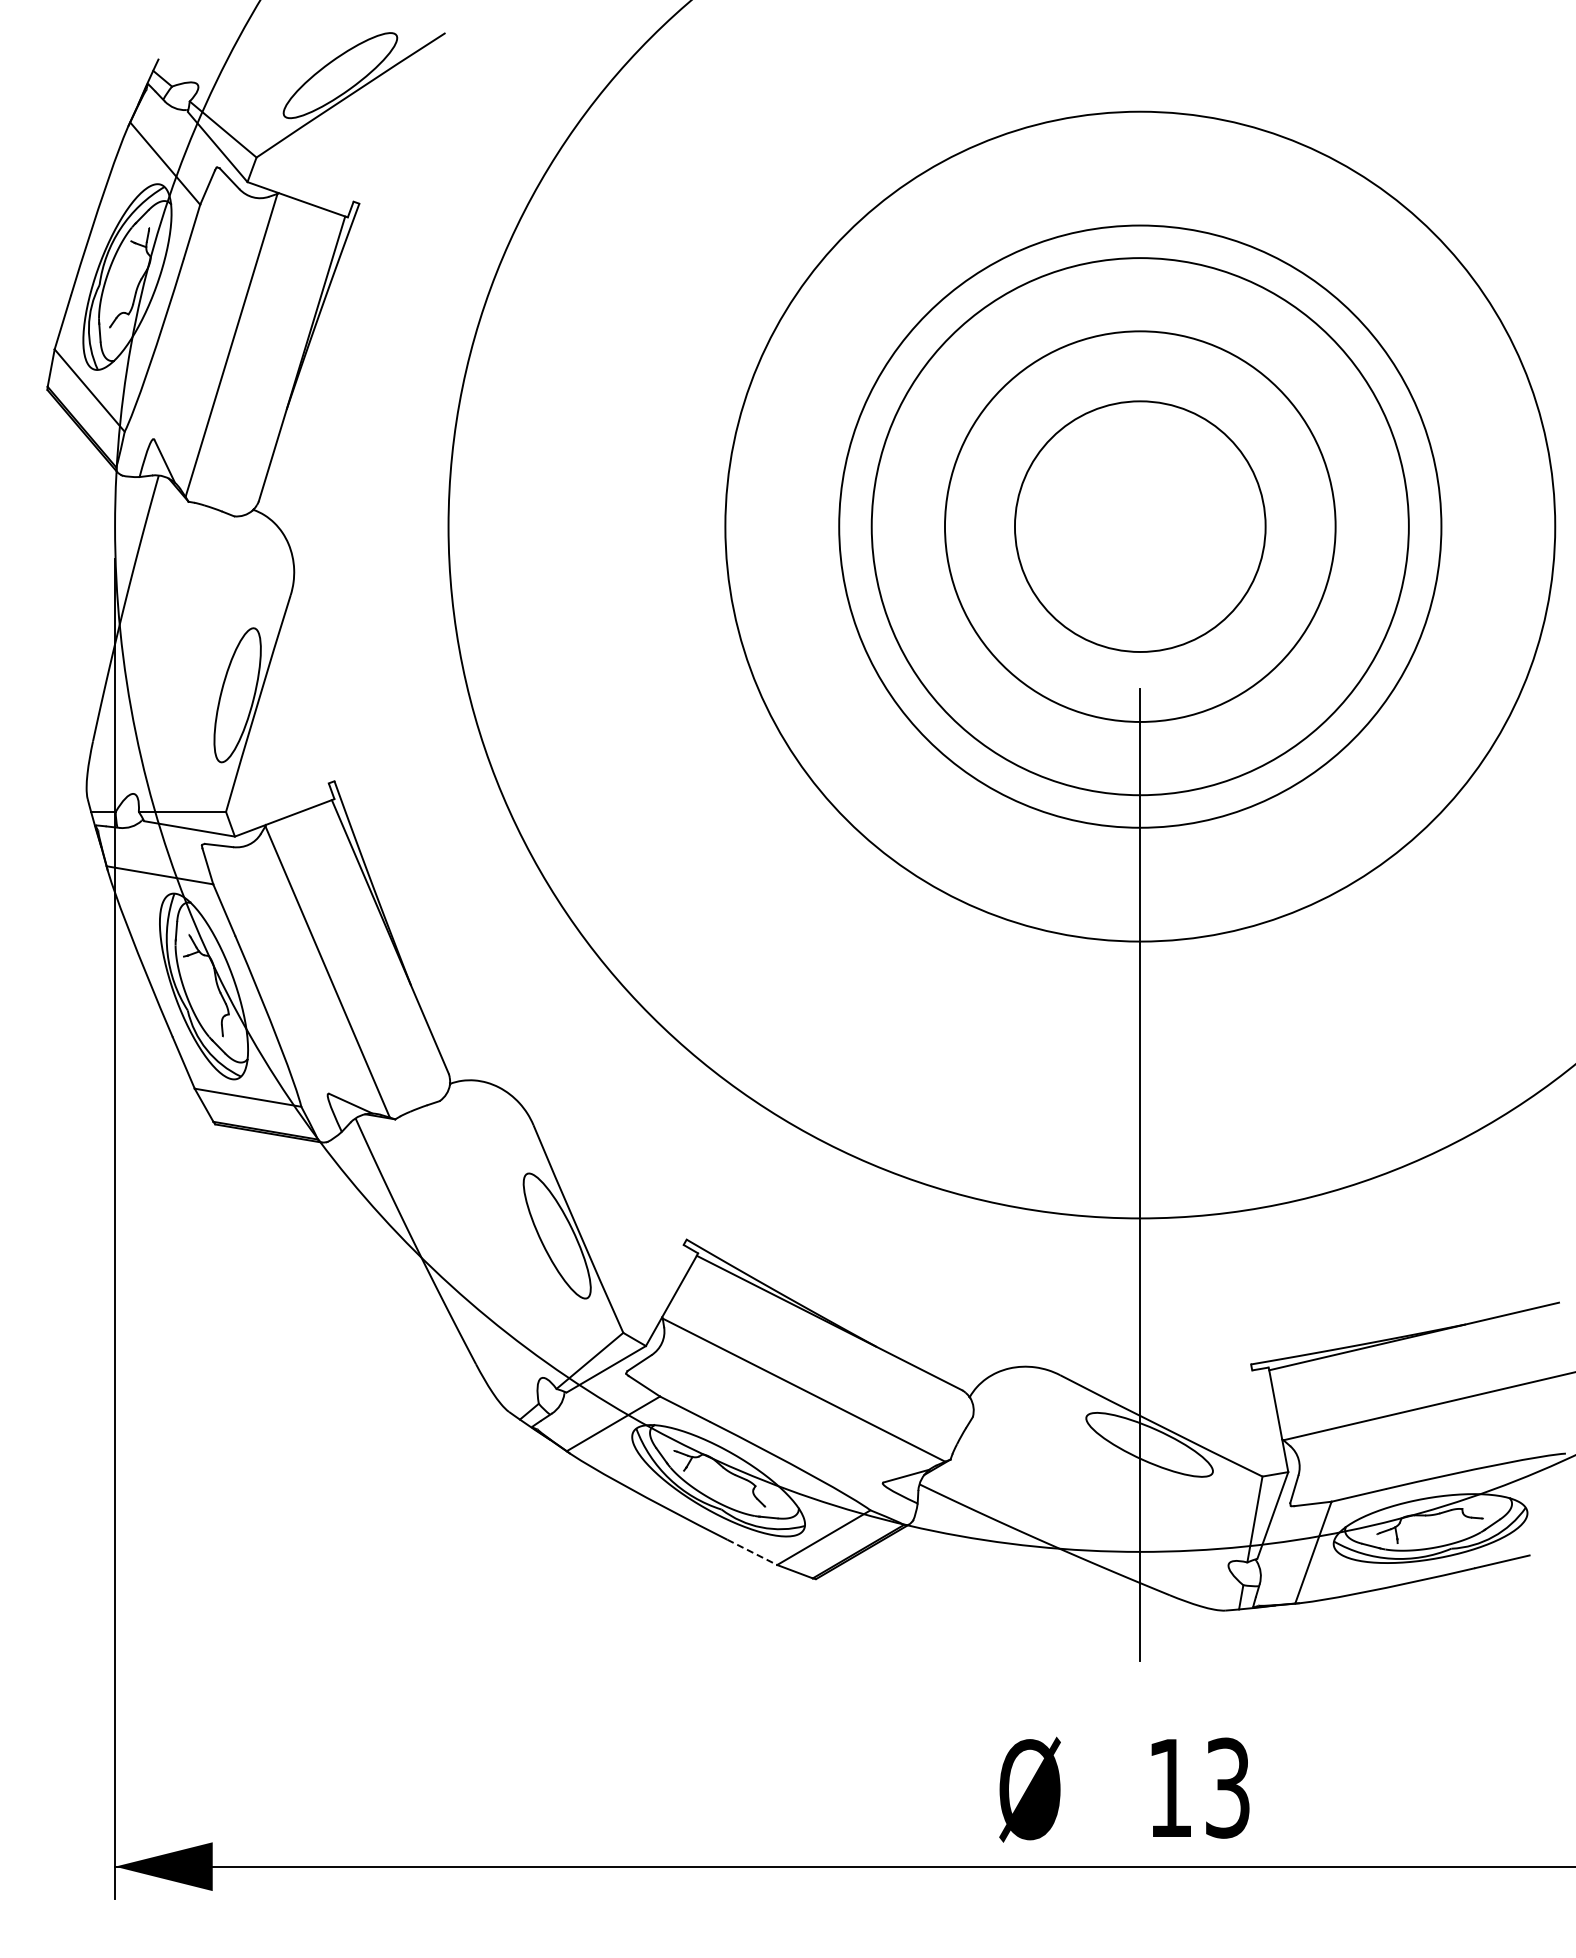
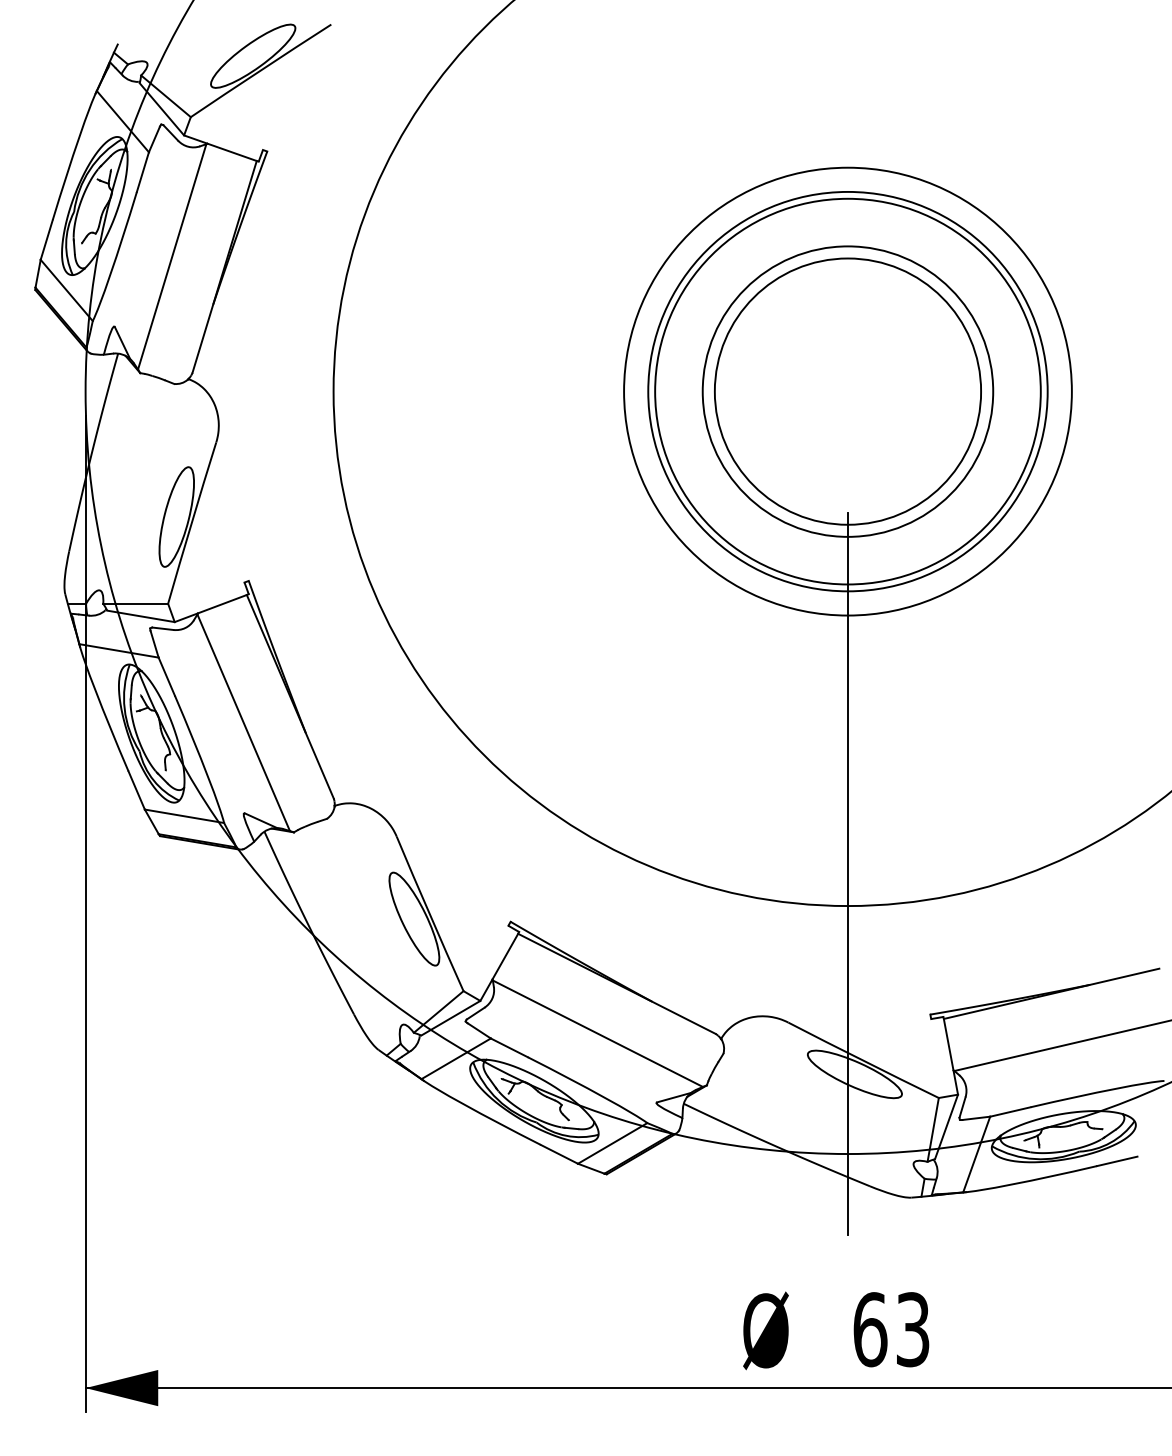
circle: (1139, 526) -> (847, 391), size x0.62
circle: (1140, 526) -> (848, 391), size x1.43
line: (752, 1552) -> (559, 1154), dashed -> solid
text: (1170, 1787) -> (870, 1329), 13 -> 63

